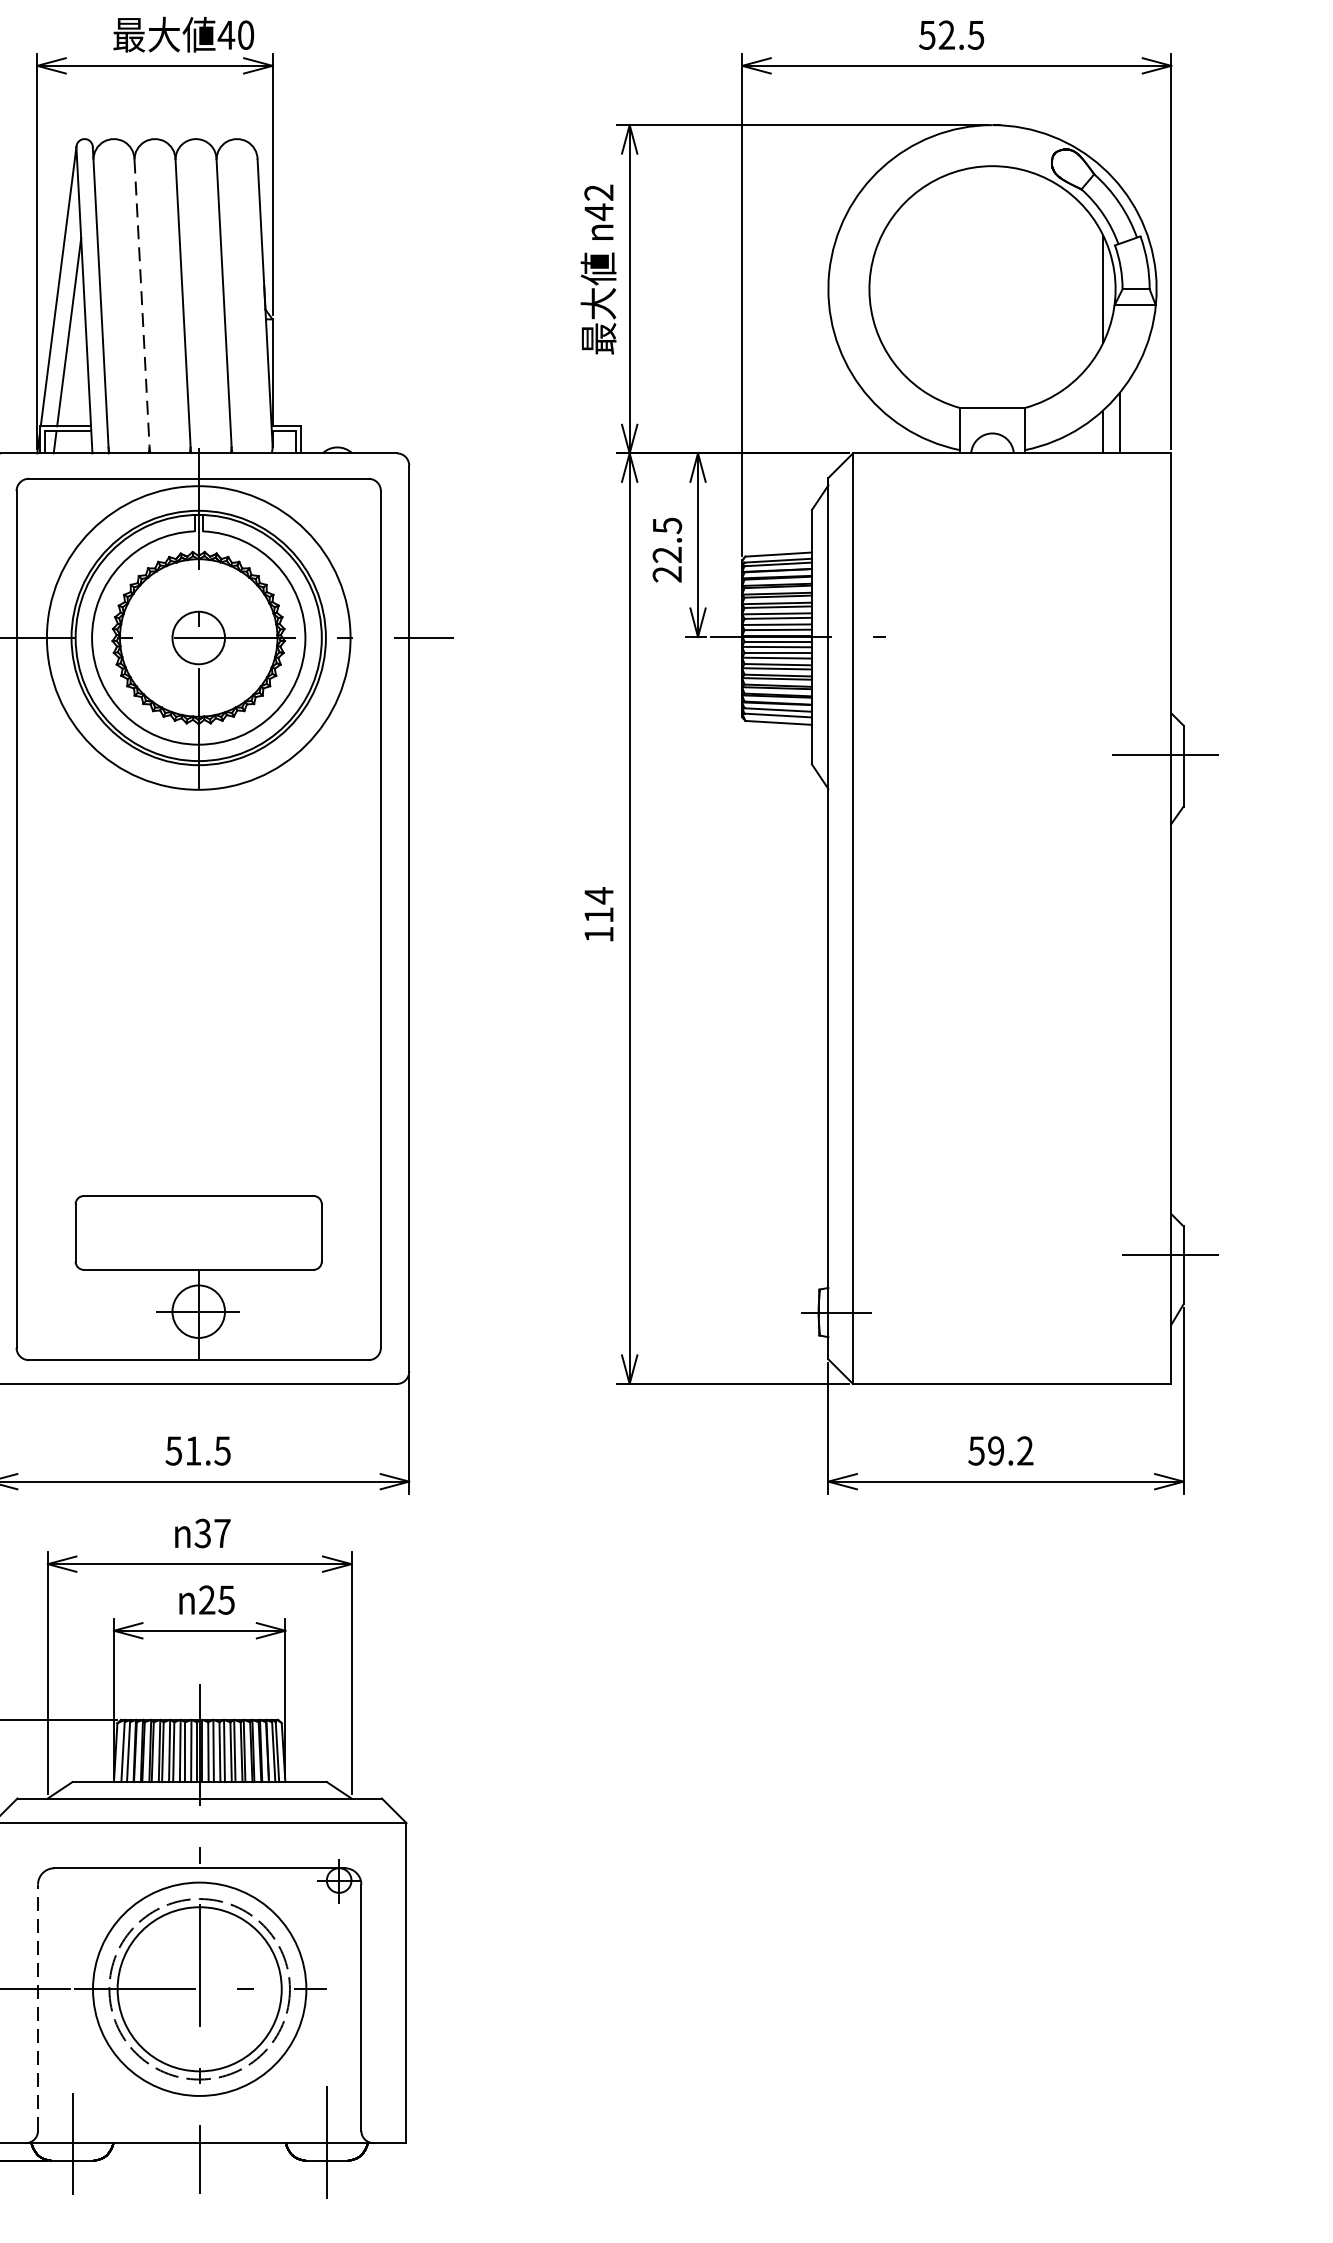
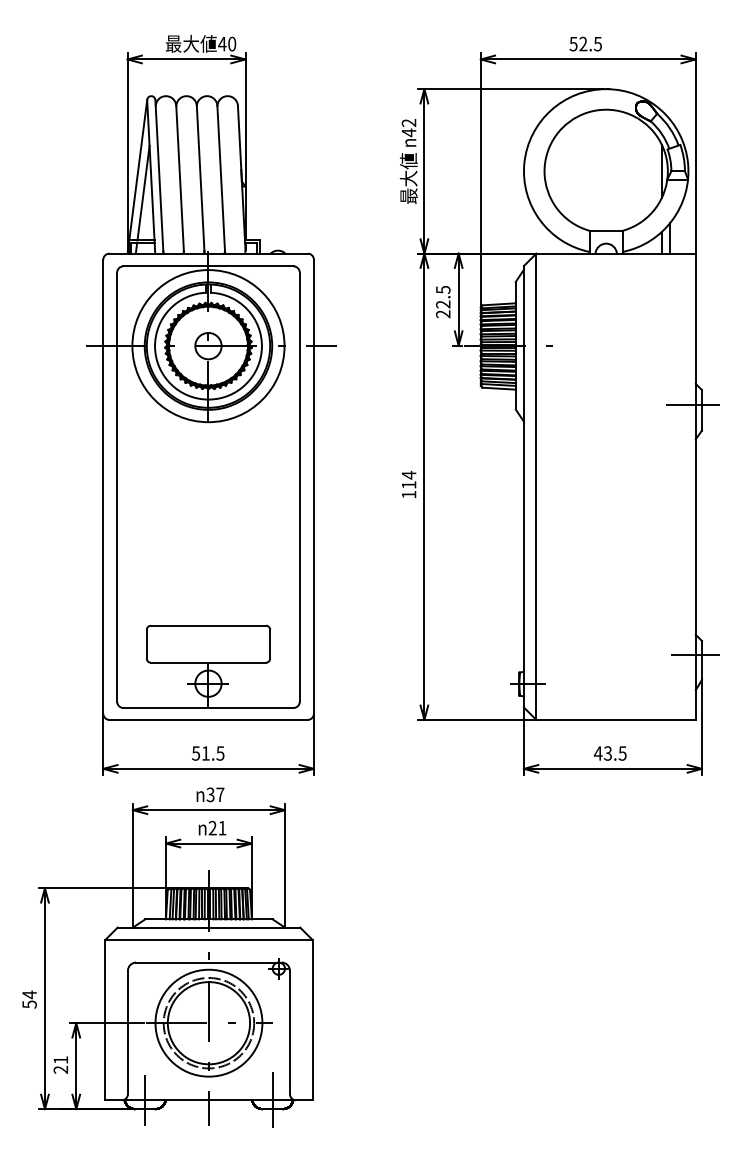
line: (142, 303) -> (180, 178), dashed -> solid
text: (999, 1451) -> (609, 753), 59.2 -> 43.5
text: (226, 1600) -> (222, 828), 25 -> 21
line: (37, 2007) -> (127, 1032), dashed -> solid

